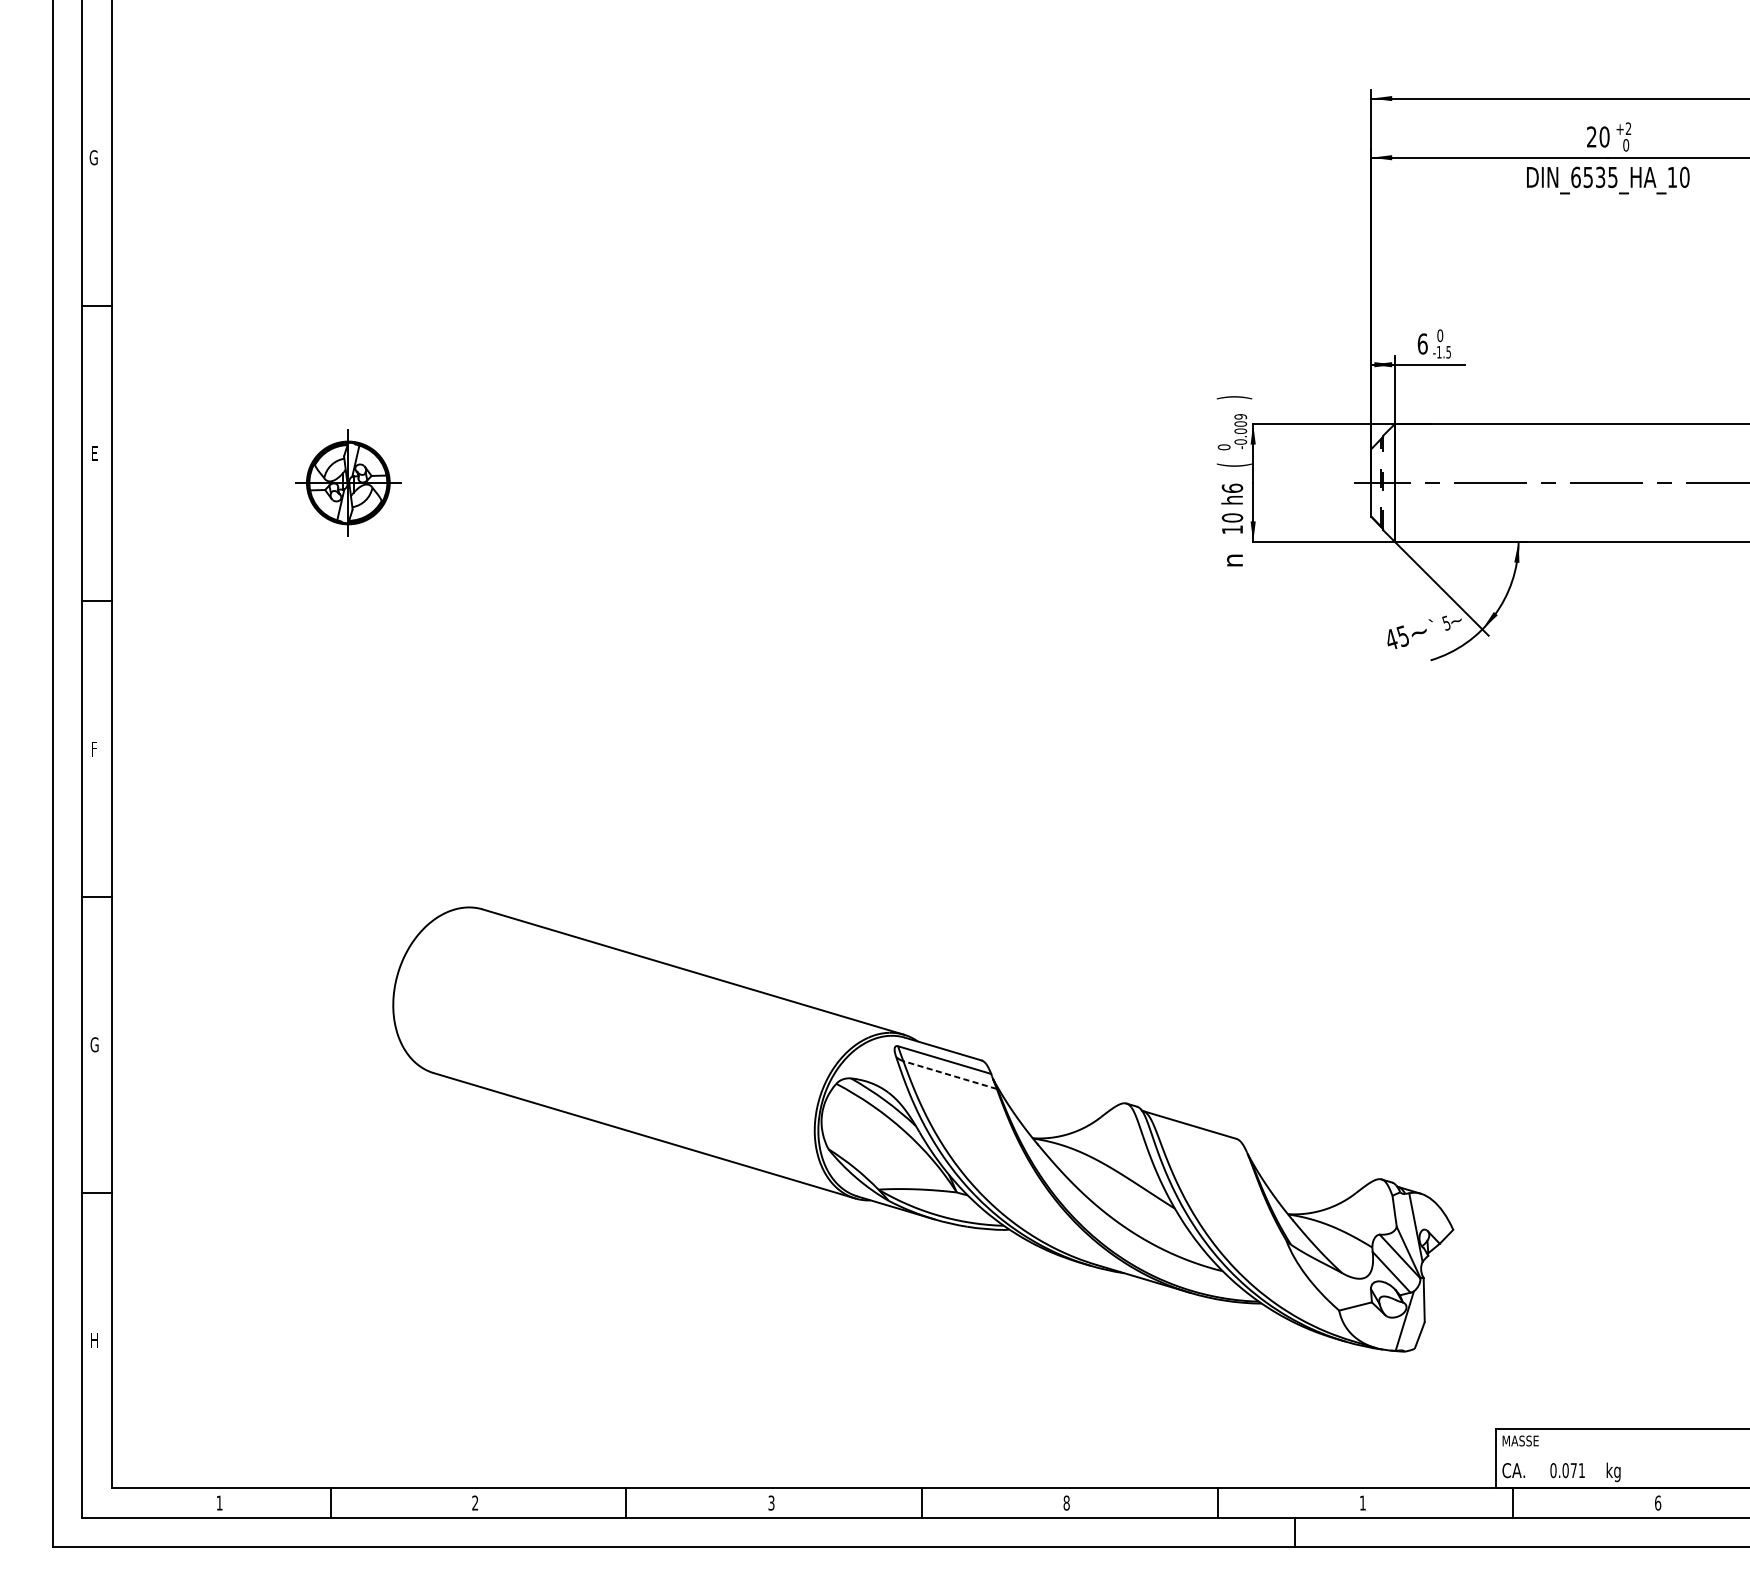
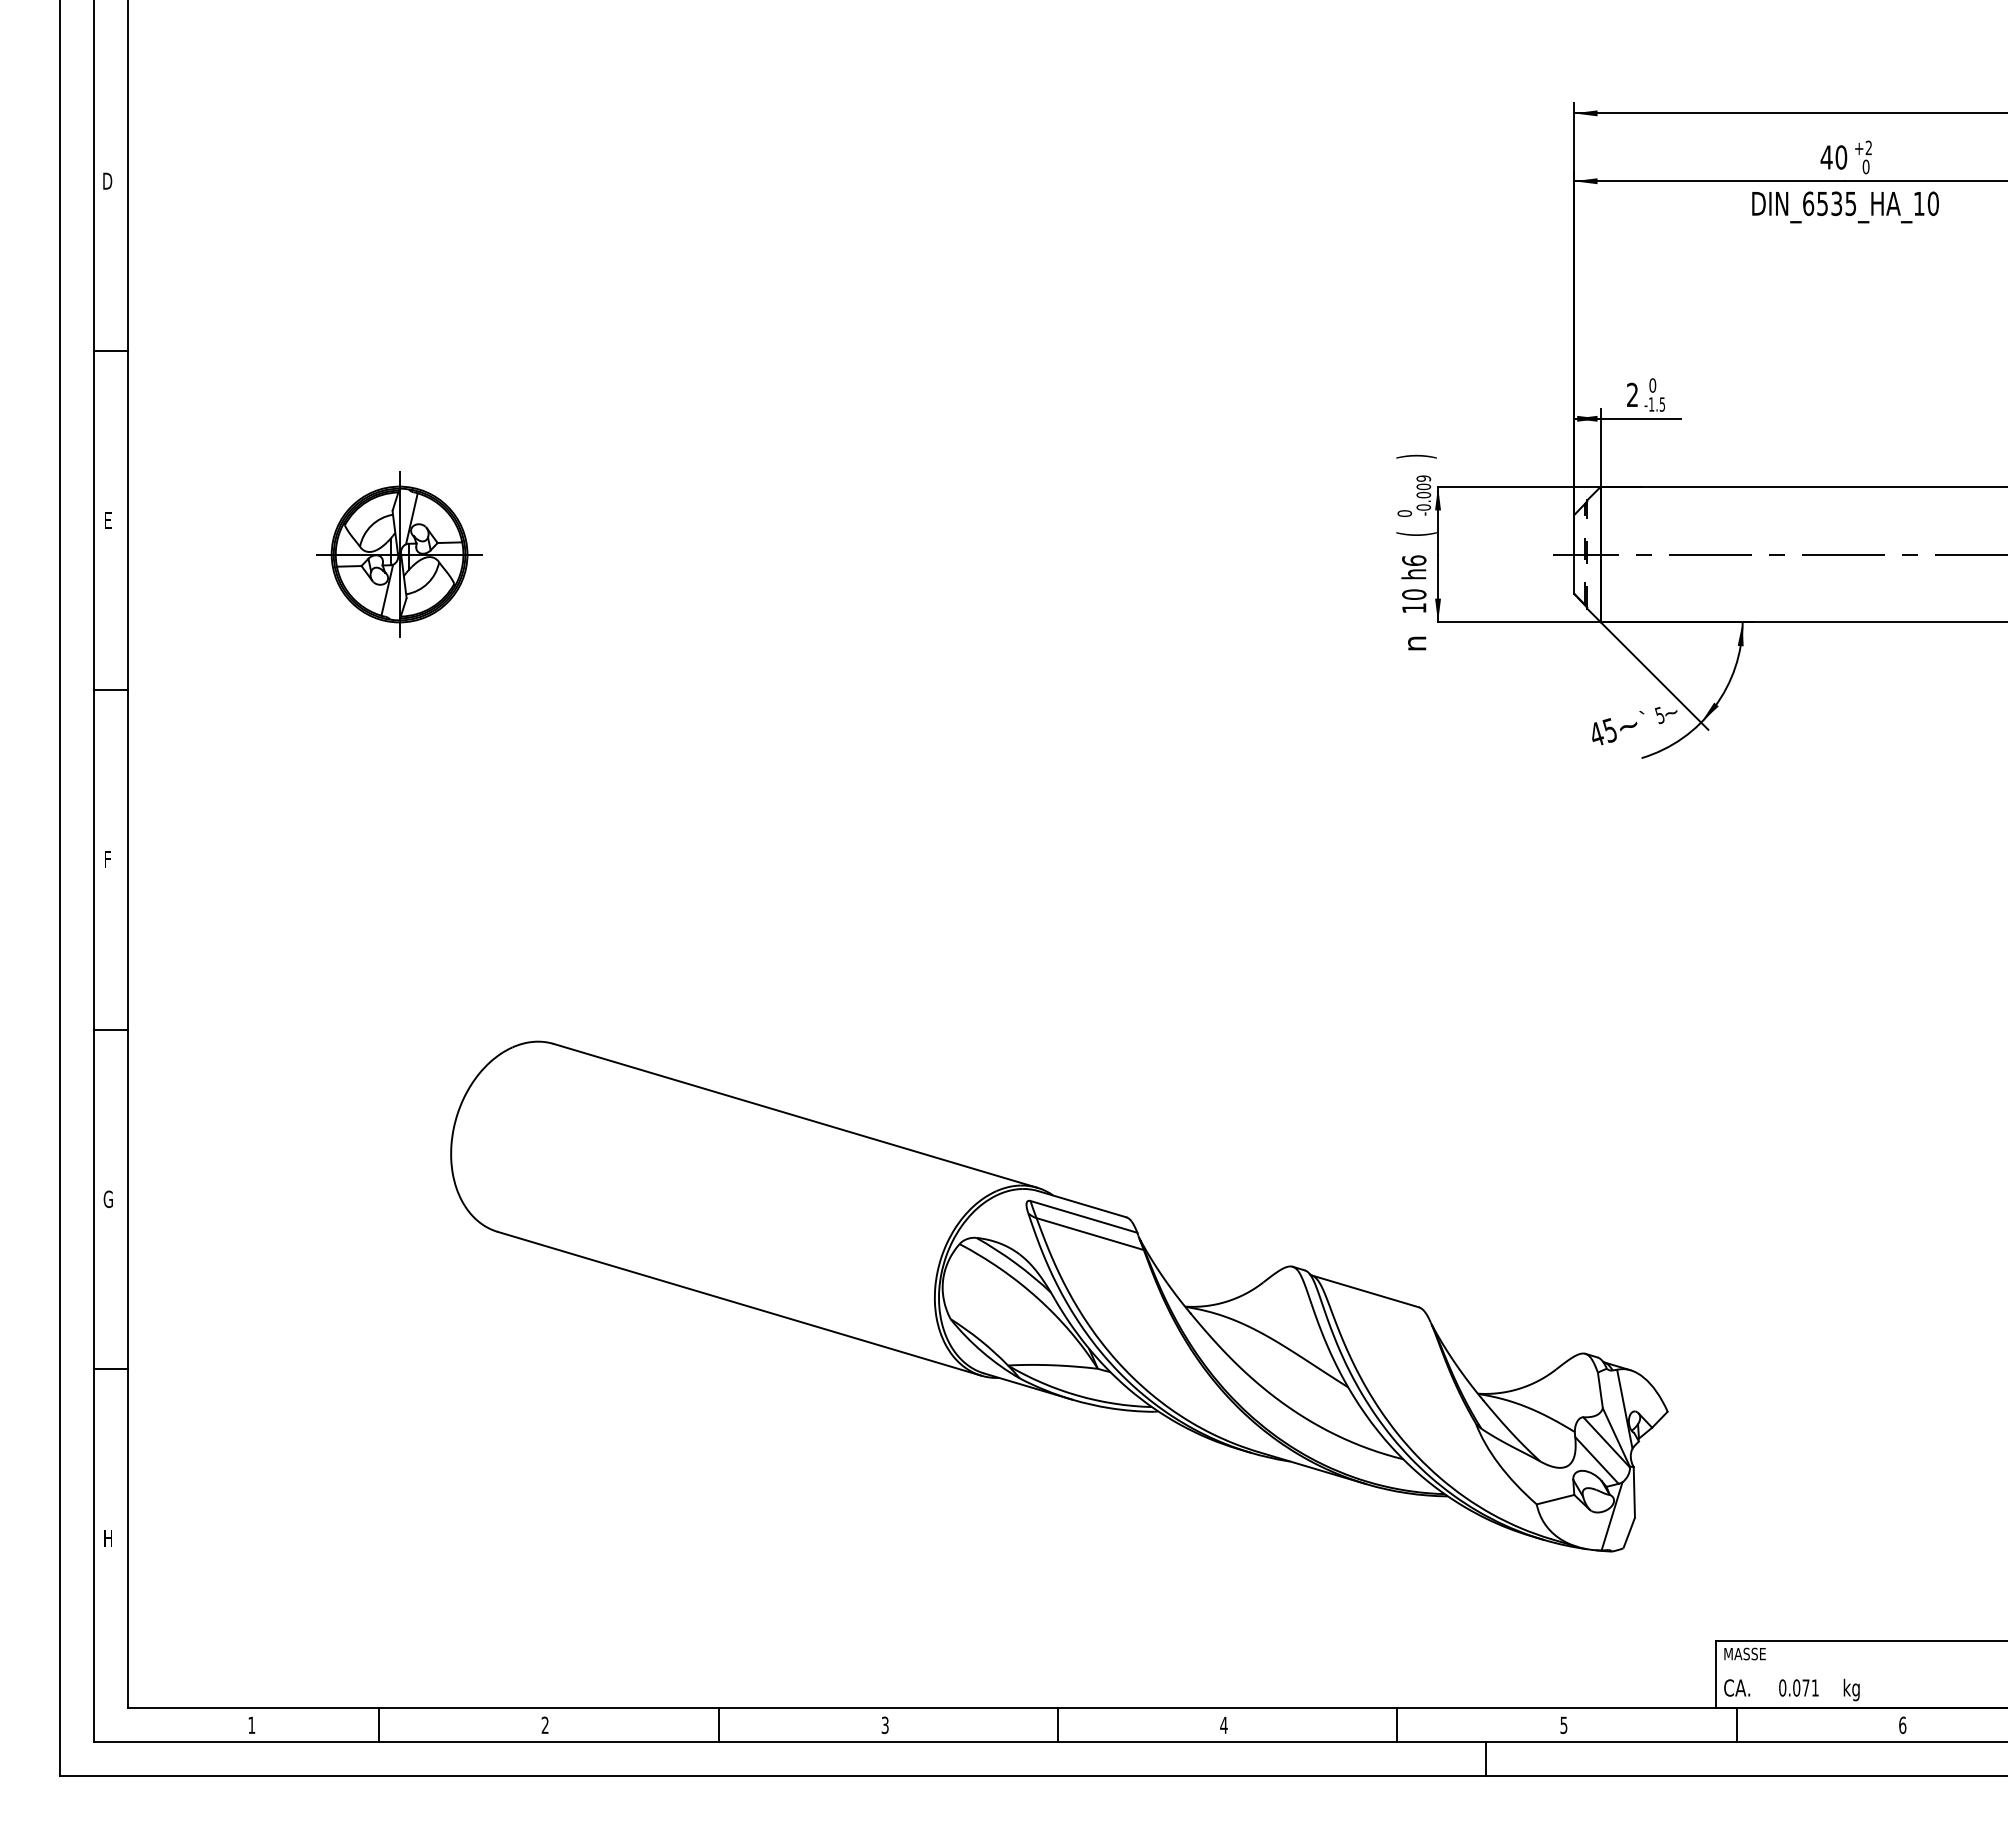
text: (1591, 137) -> (1826, 157), 20 -> 40
text: (93, 157) -> (107, 180), G -> D
text: (1422, 343) -> (1632, 394), 6 -> 2
part: (348, 482) -> (399, 554), size x1.43
line: (950, 1075) -> (1090, 1234), dashed -> solid
text: (1066, 1503) -> (1223, 1725), 8 -> 4
text: (1362, 1503) -> (1563, 1725), 1 -> 5

